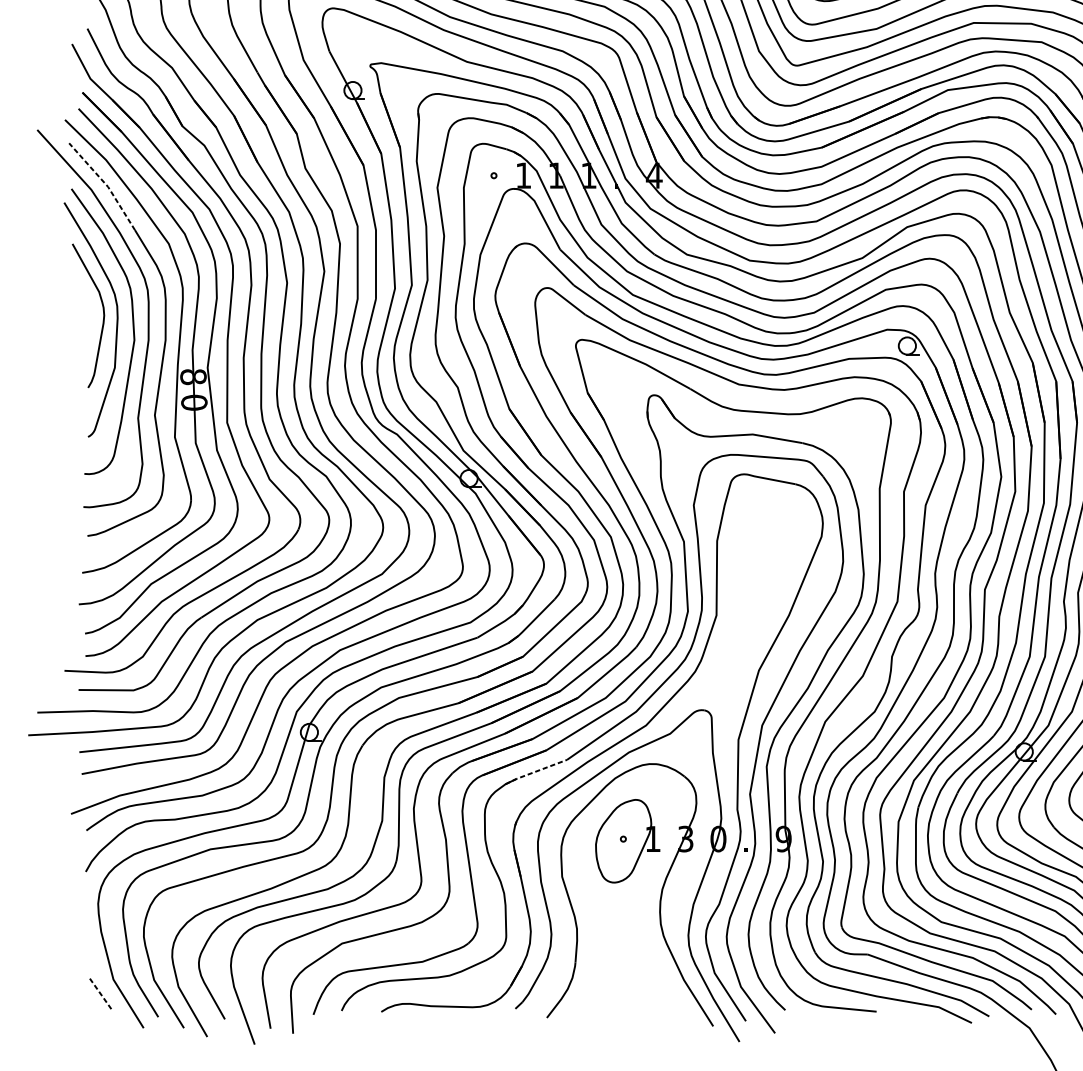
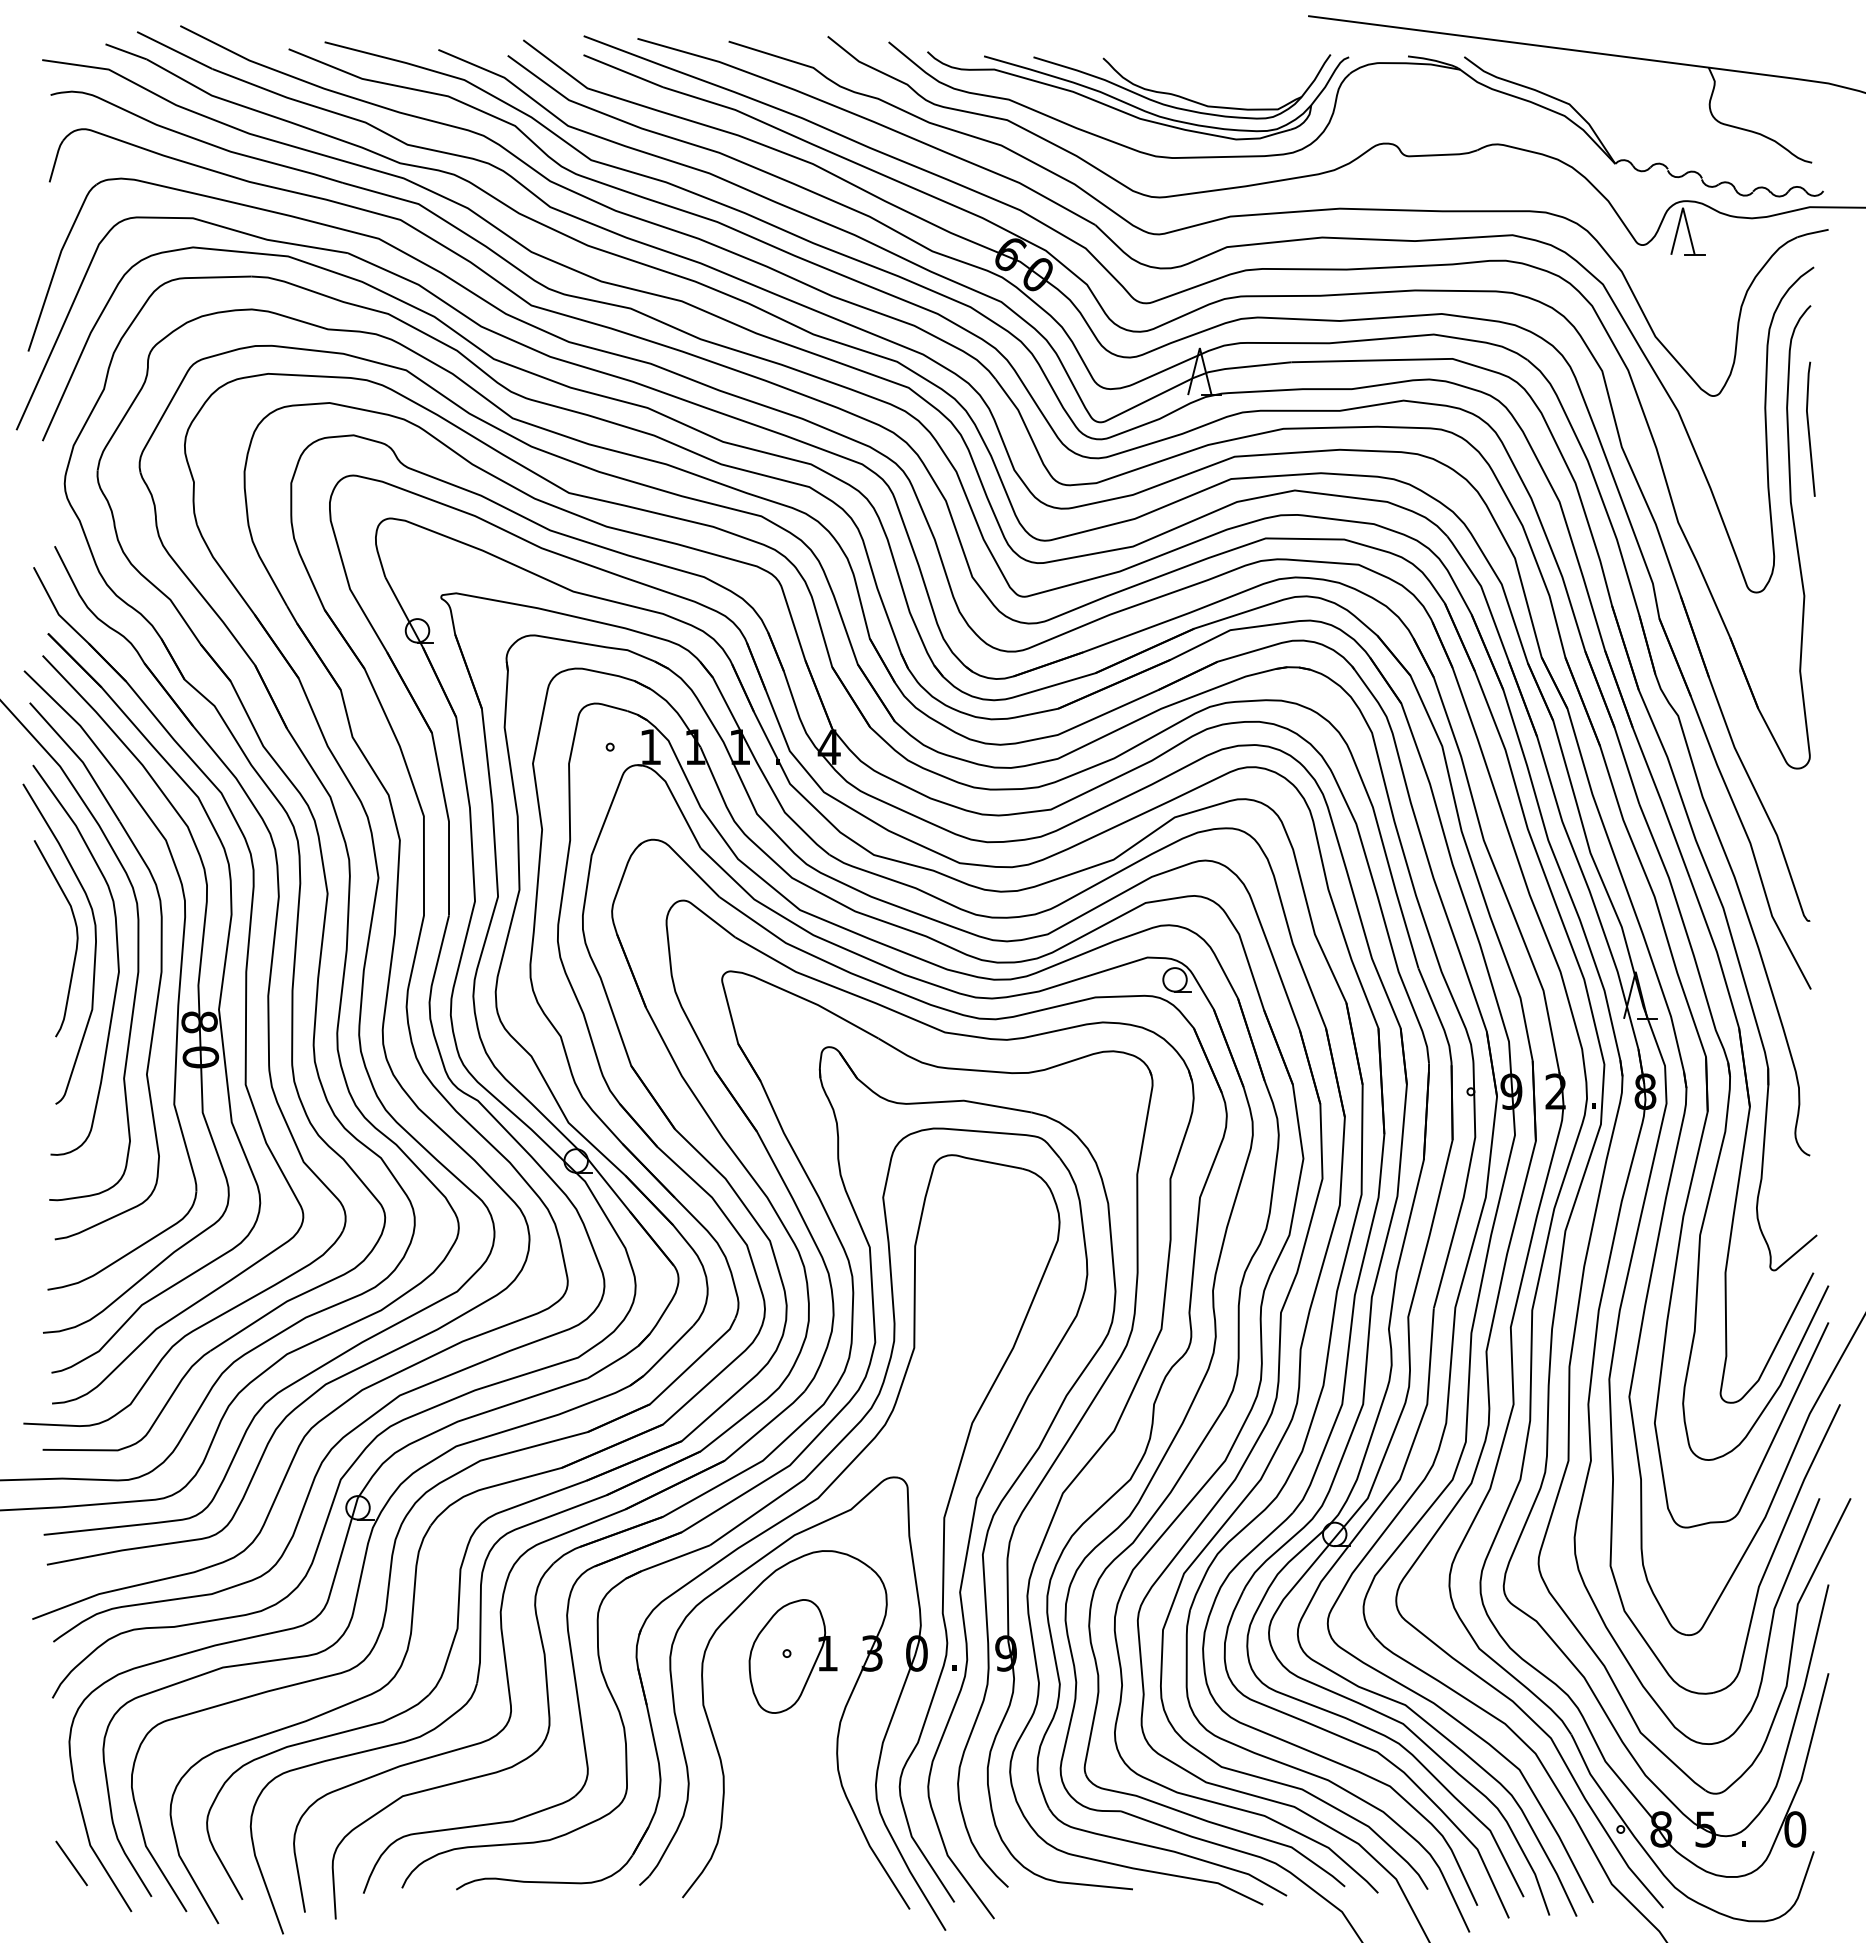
line: (105, 184) -> (79, 758), dashed -> solid
line: (535, 771) -> (667, 1561), dashed -> solid
line: (99, 992) -> (71, 1863), dashed -> solid

